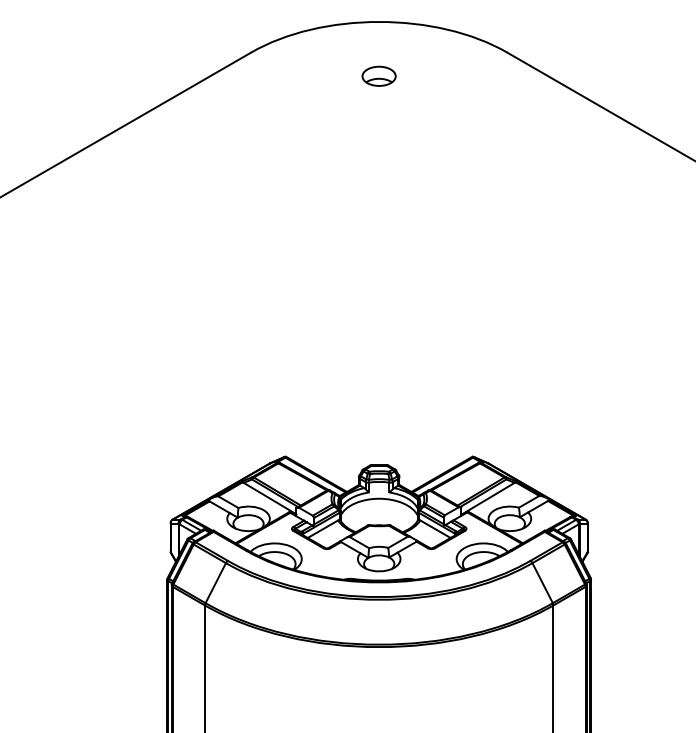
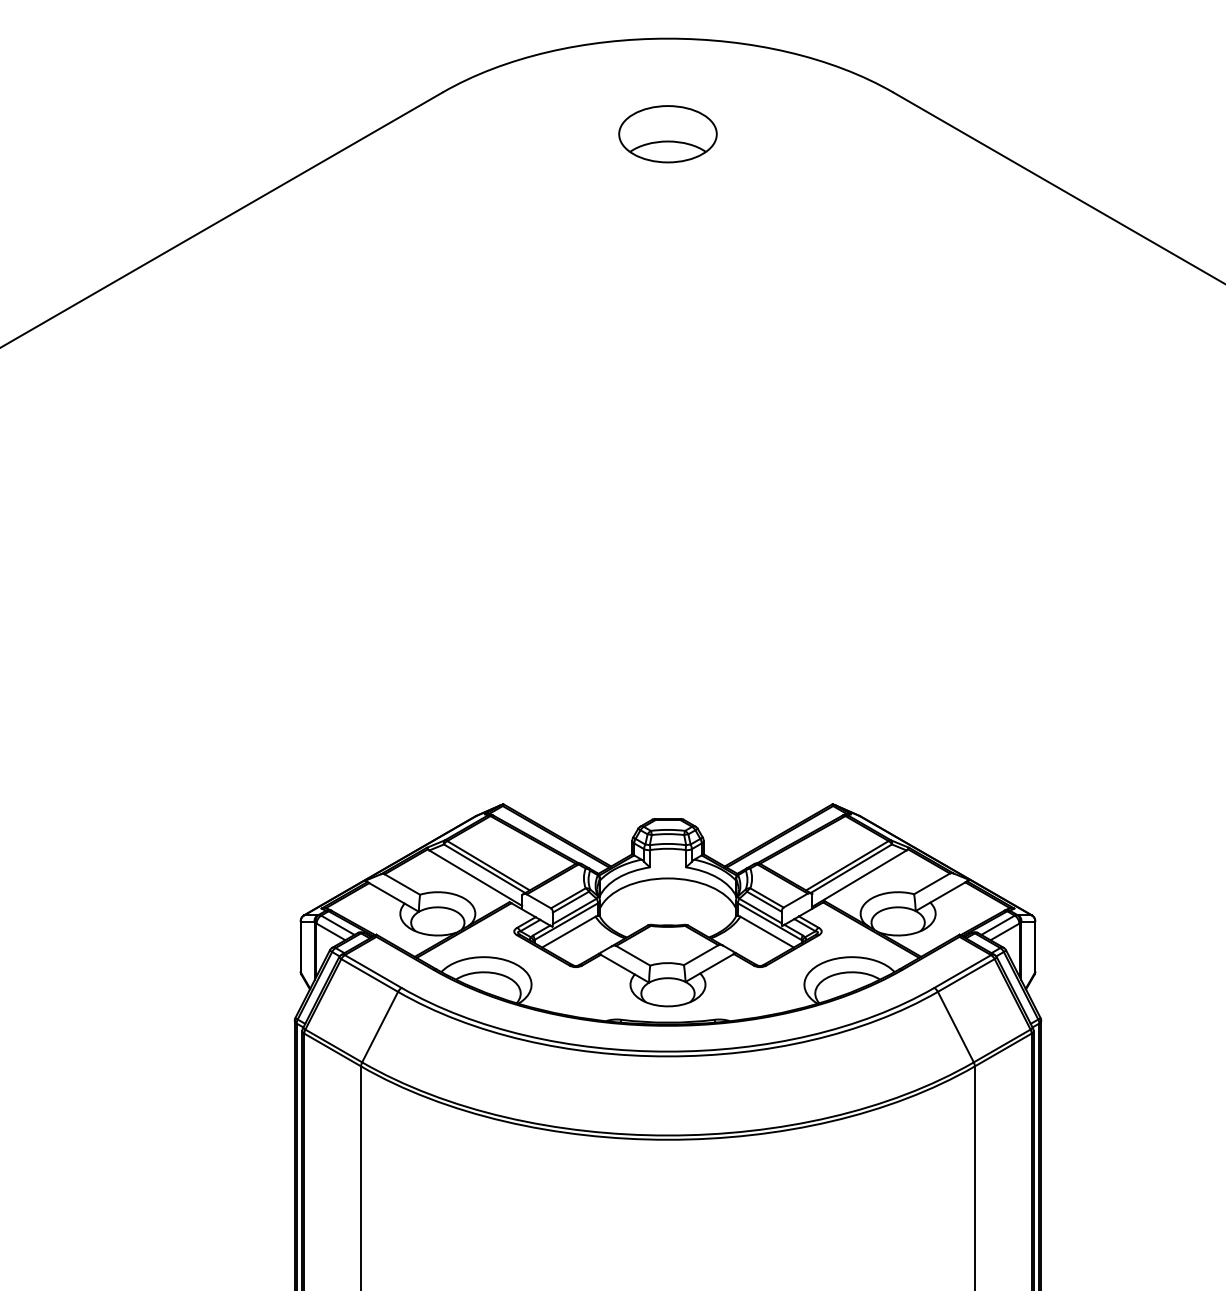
part: (378, 76) -> (666, 134), size x1.67

